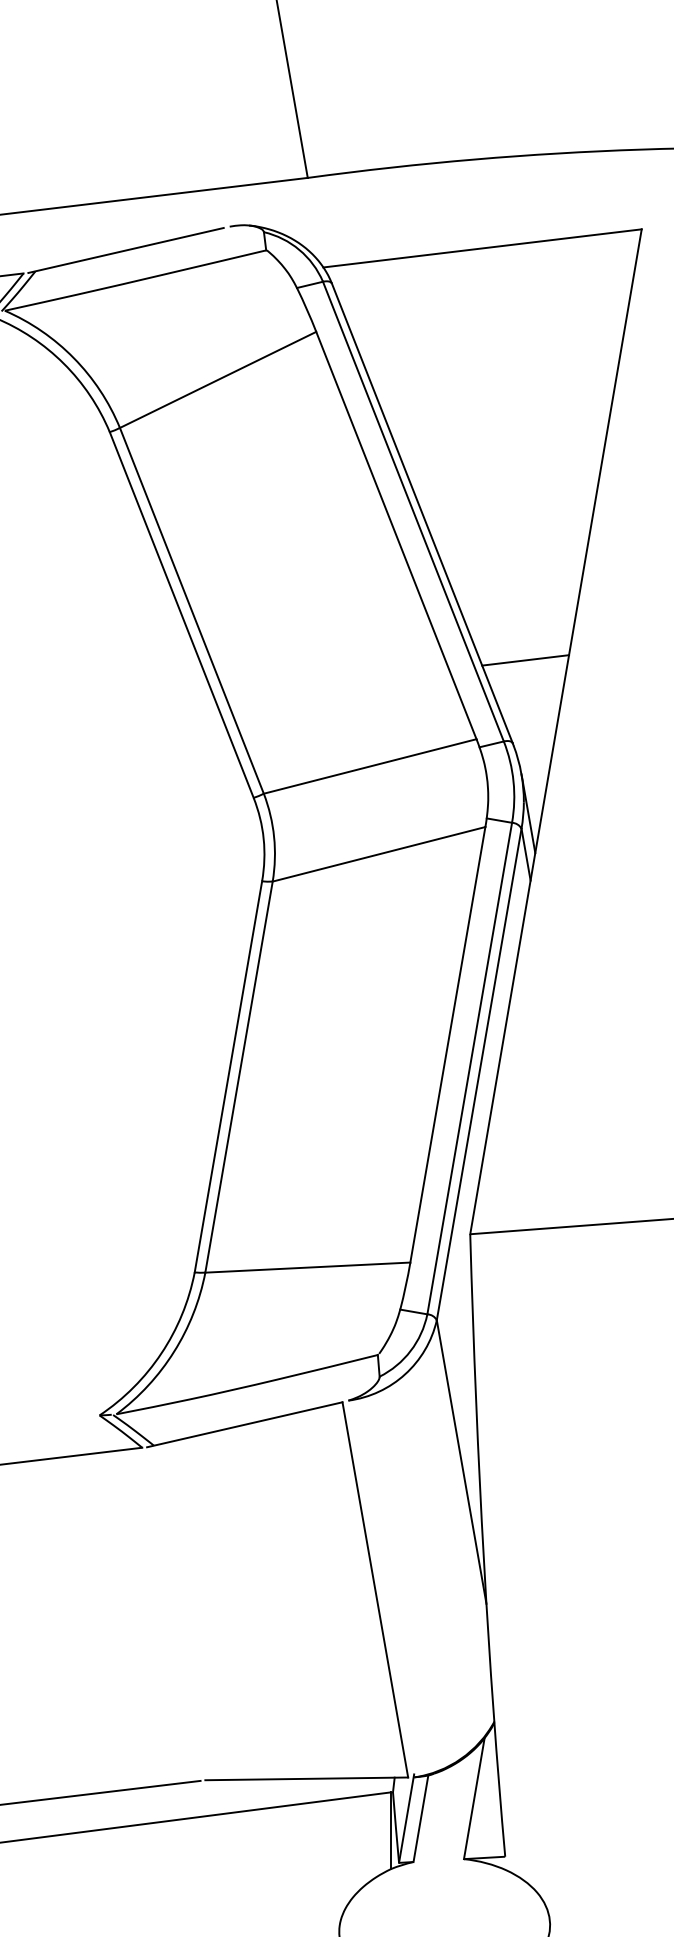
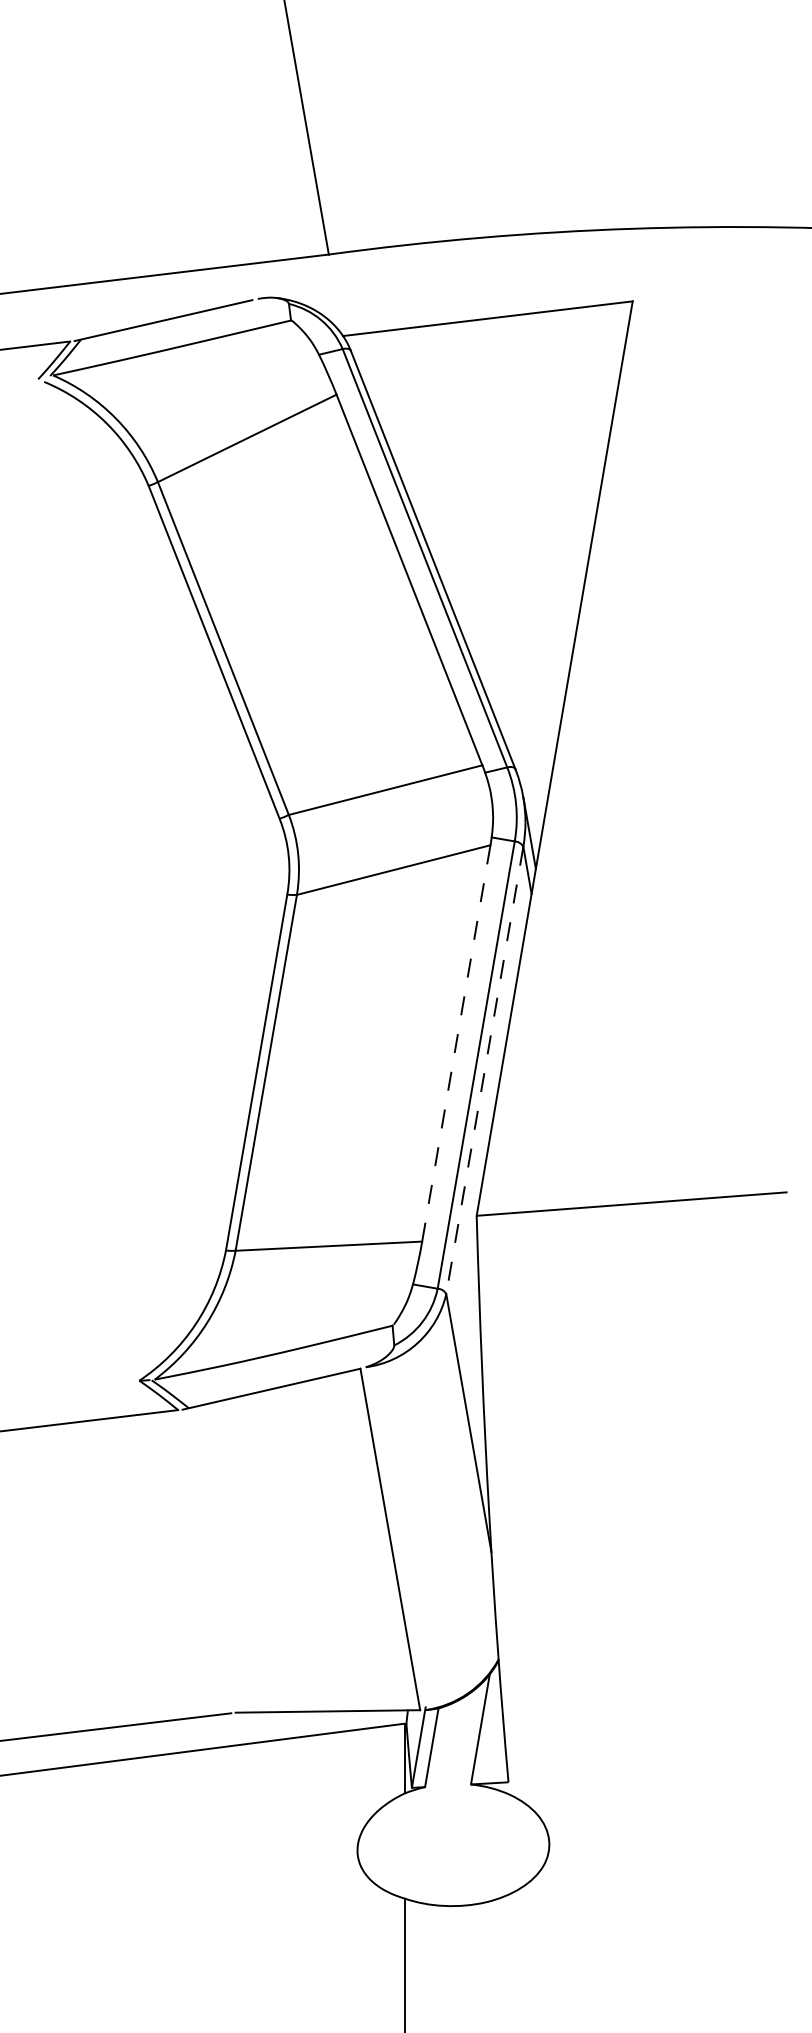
line: (524, 660) -> (526, 693), removed
line: (448, 1043) -> (456, 1042), solid -> dashed
line: (478, 1074) -> (484, 1070), solid -> dashed

